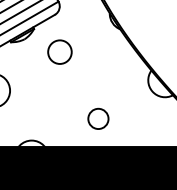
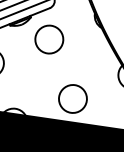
circle: (59, 51) -> (49, 38), size x1.43
circle: (98, 118) -> (73, 98), size x1.67

